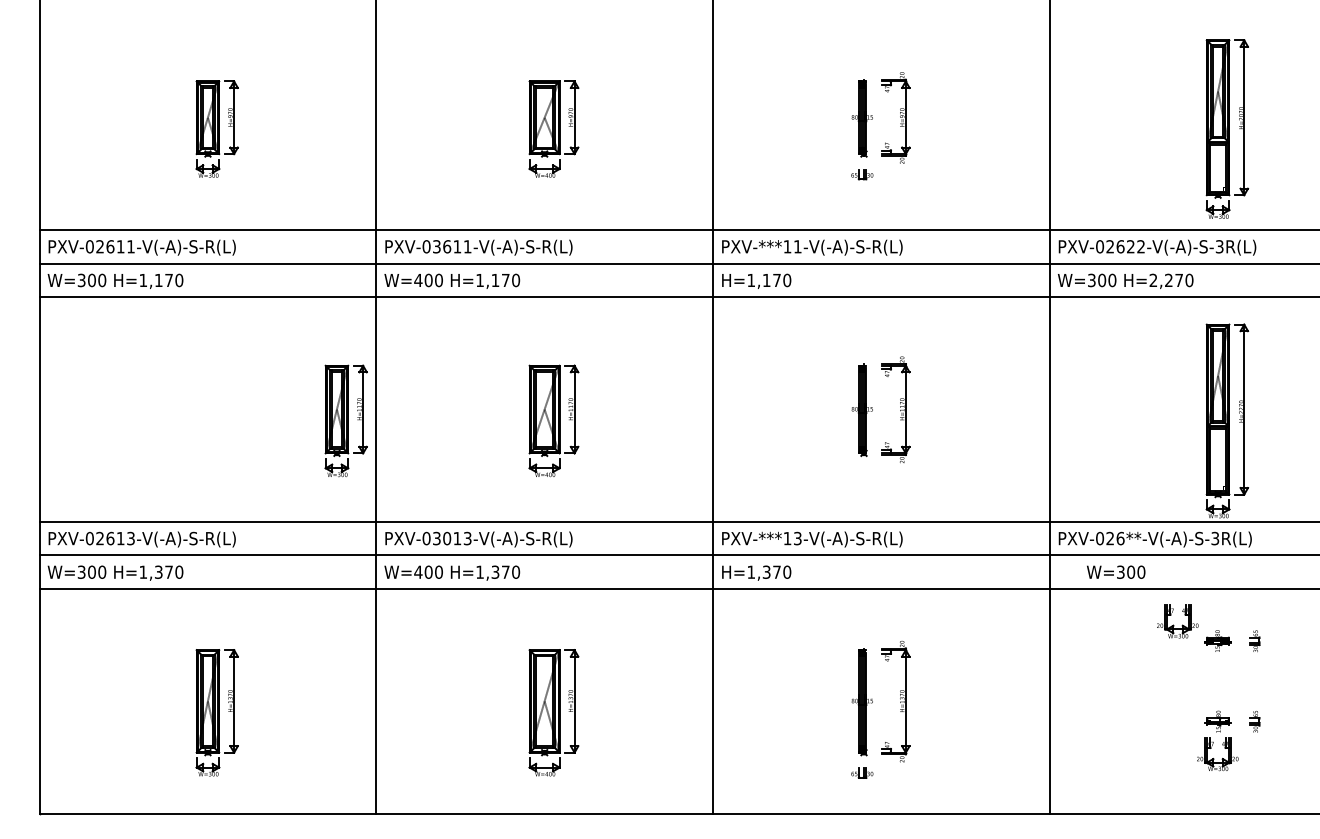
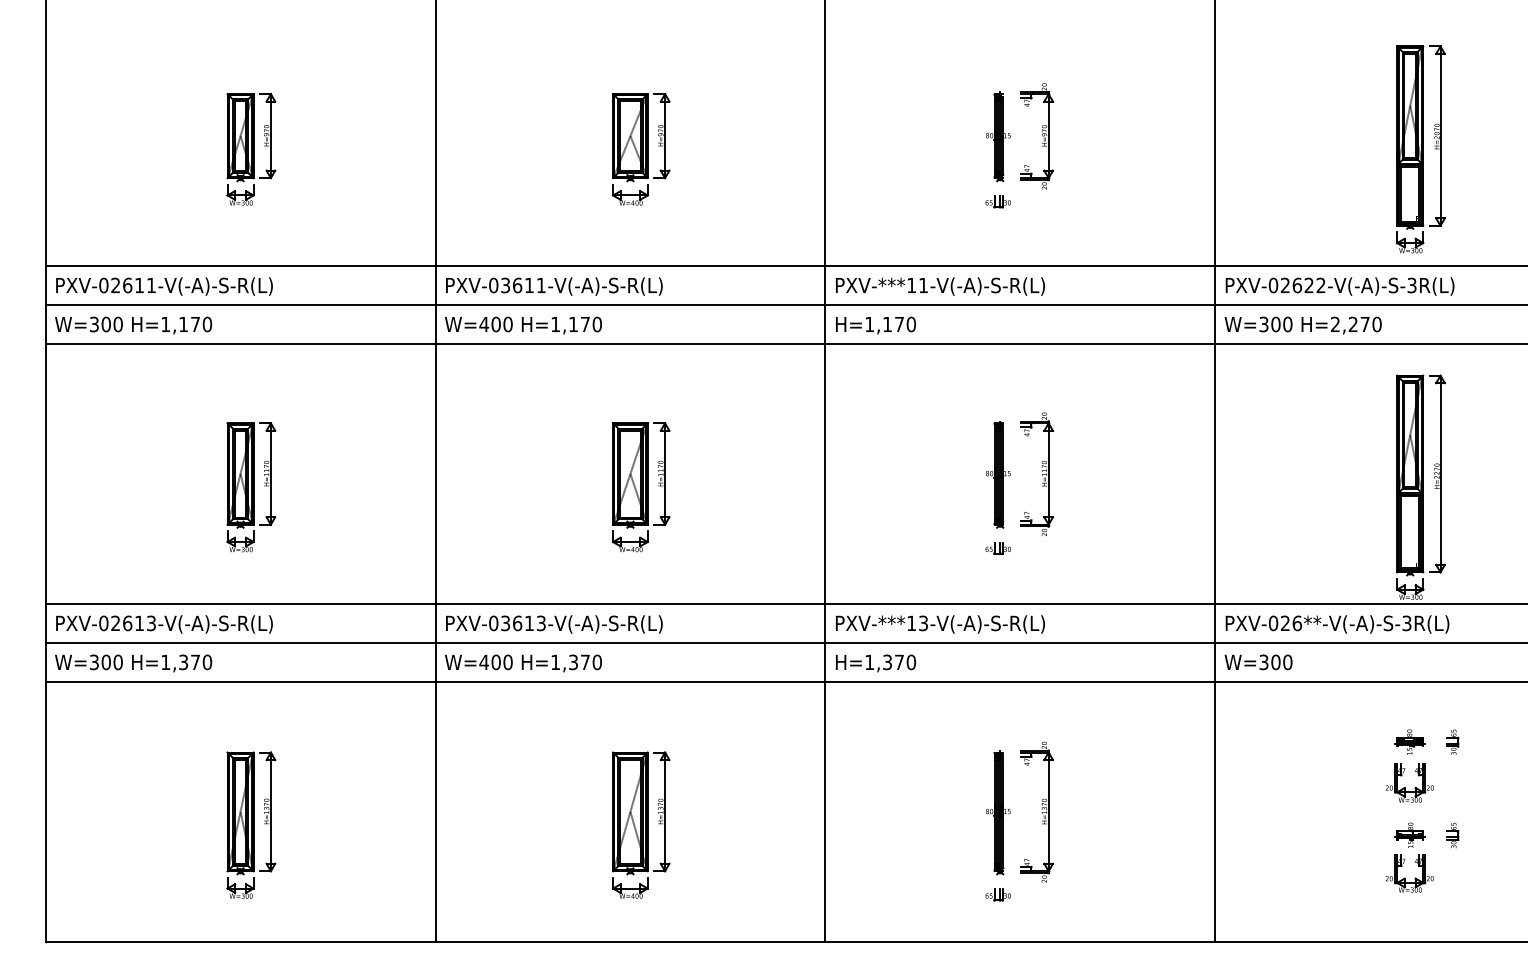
part: (345, 420) -> (250, 486), moved
part: (862, 473) -> (998, 548), added
text: (447, 538) -> (517, 623), PXV-03013-V(-A)-S-R(L) -> PXV-03613-V(-A)-S-R(L)
text: (1116, 571) -> (1259, 661), moved
part: (1177, 621) -> (1409, 783), moved

